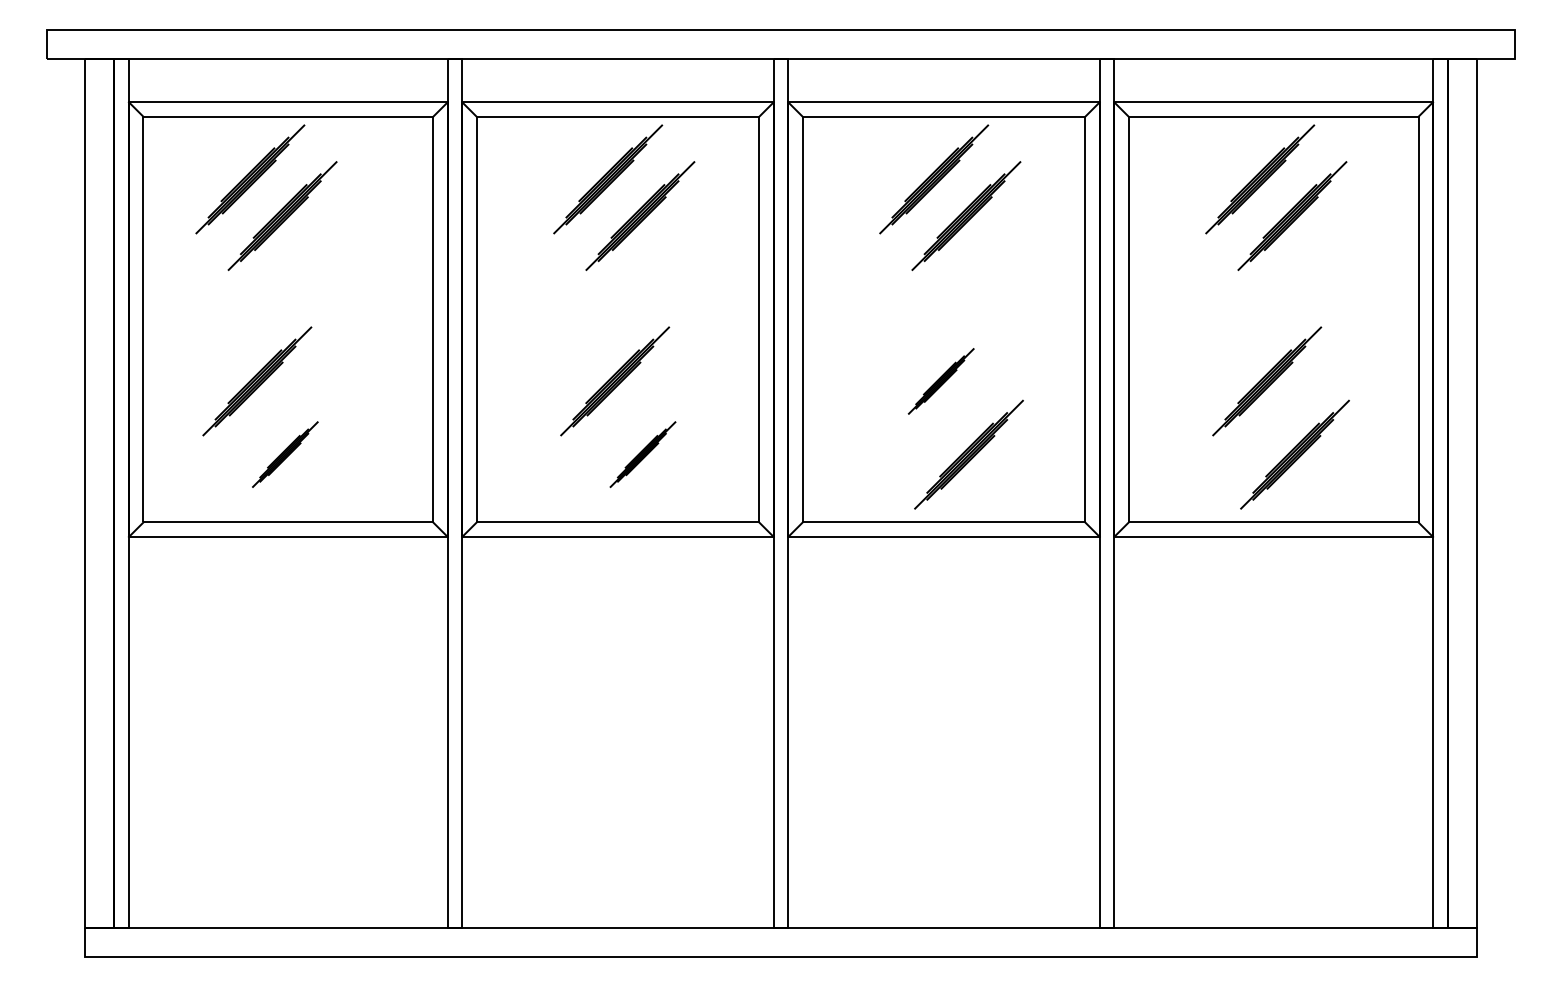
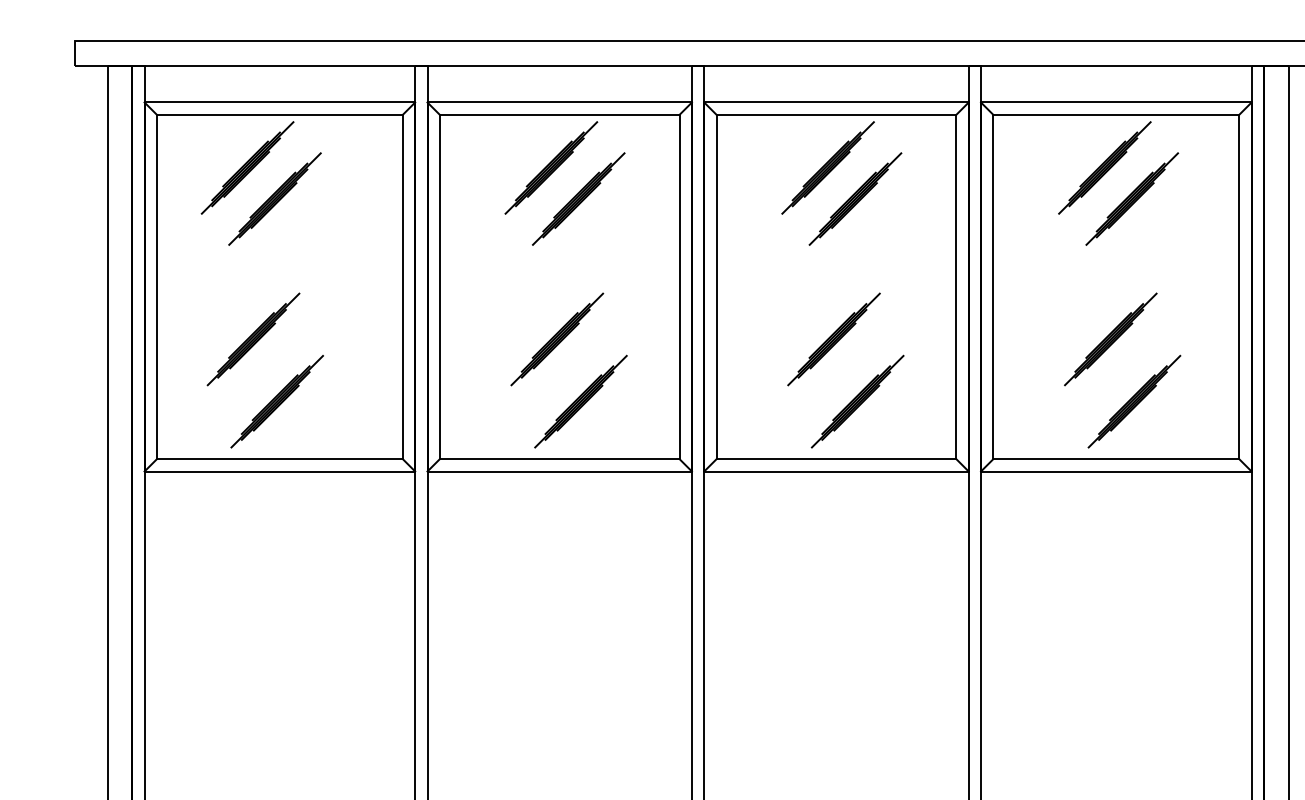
part: (941, 381) -> (834, 339), size x1.67
part: (285, 454) -> (277, 401), size x1.67
part: (642, 454) -> (580, 401), size x1.67

